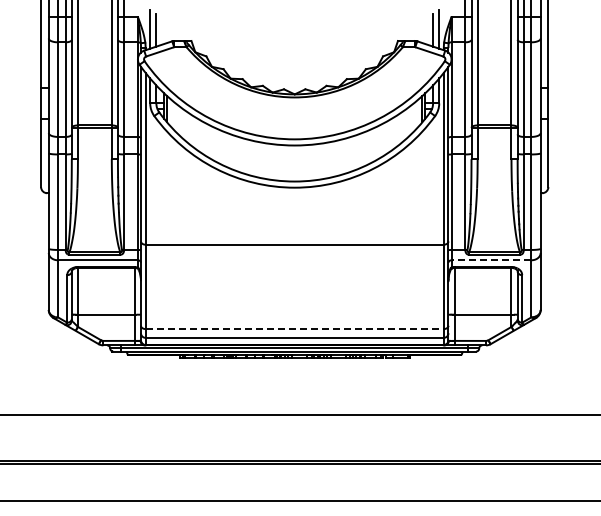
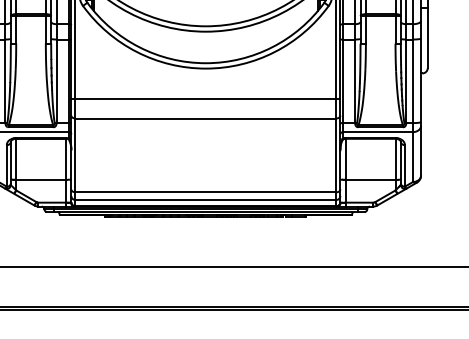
line: (294, 222) -> (205, 99), added
line: (491, 260) -> (378, 132), dashed -> solid
line: (295, 329) -> (206, 192), dashed -> solid

